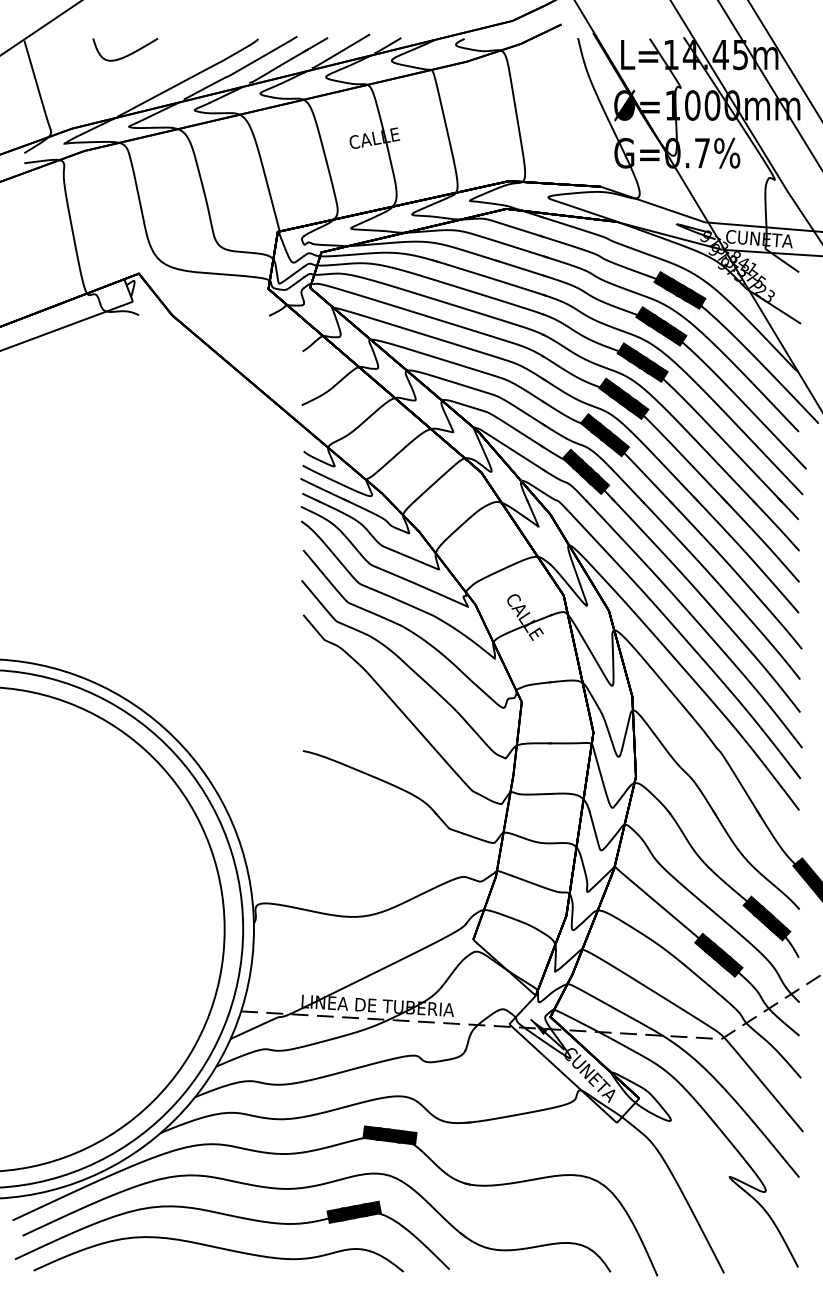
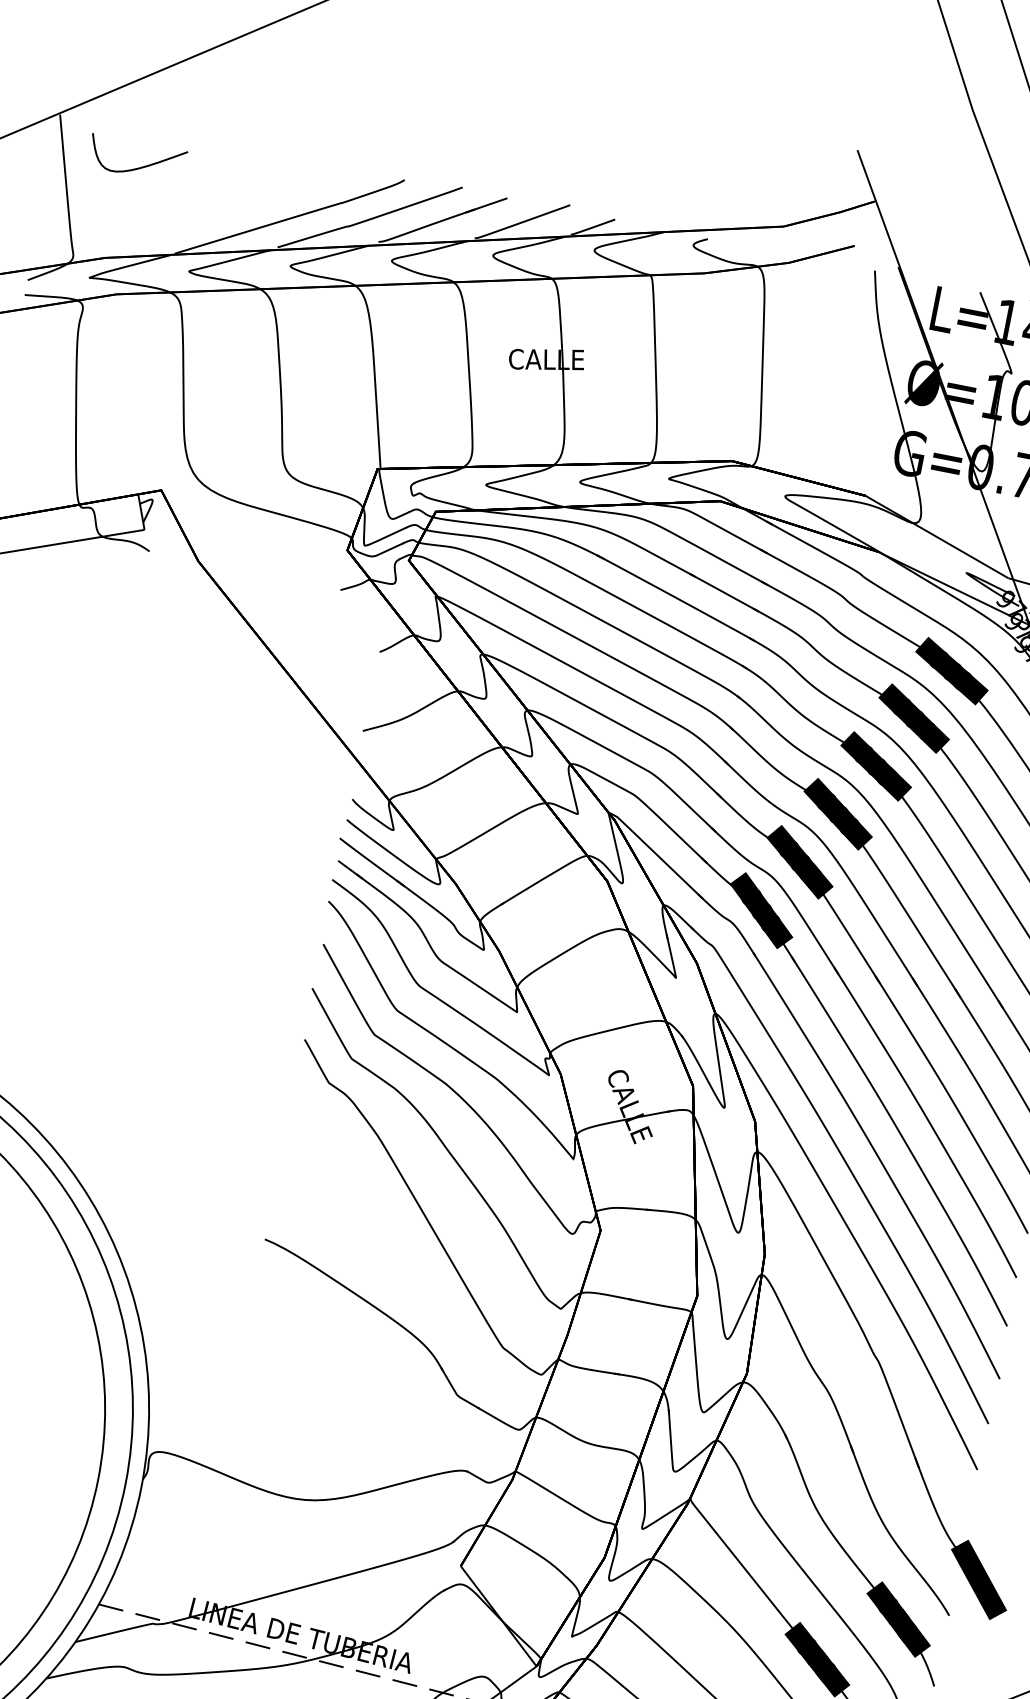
curve: (127, 54) -> (138, 166), moved

